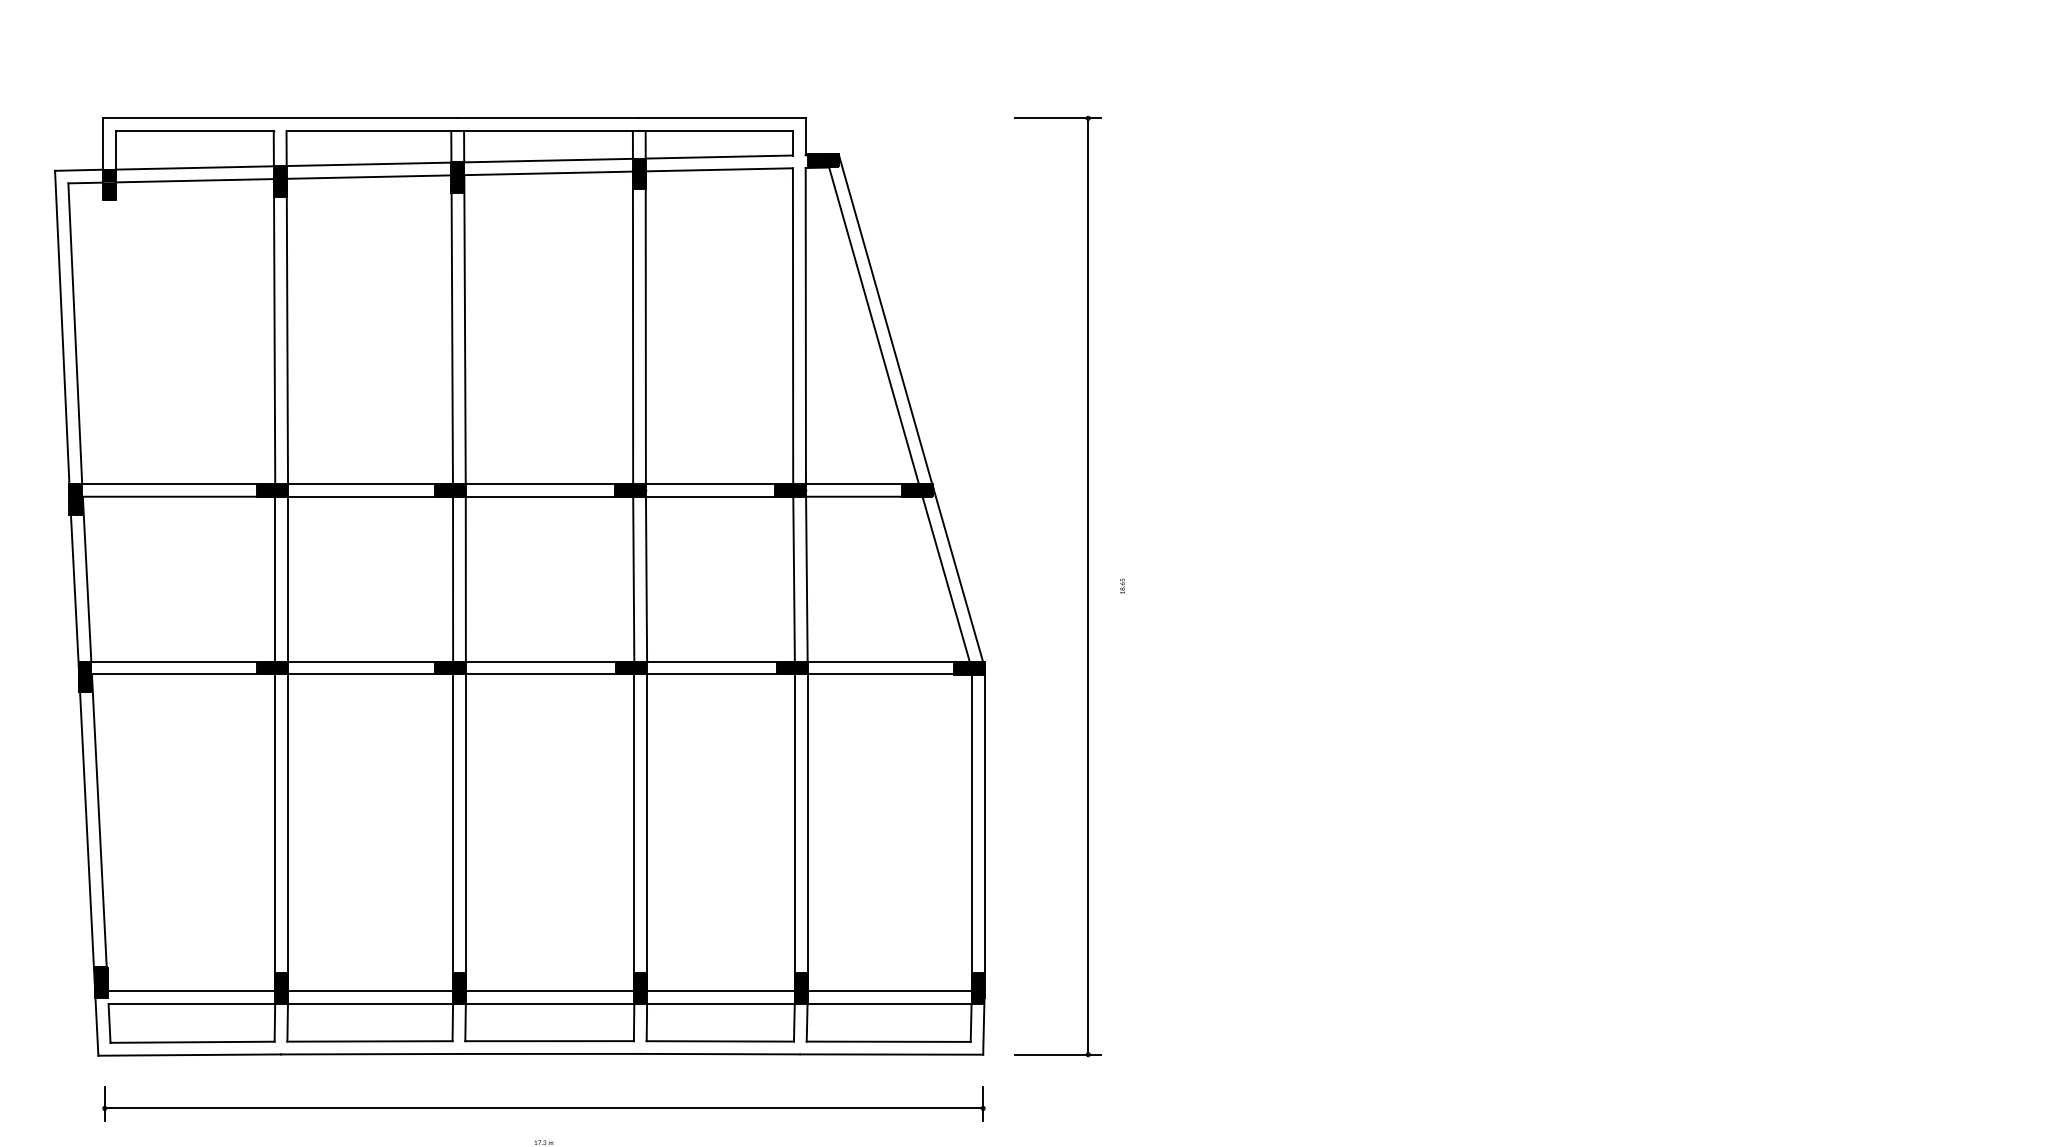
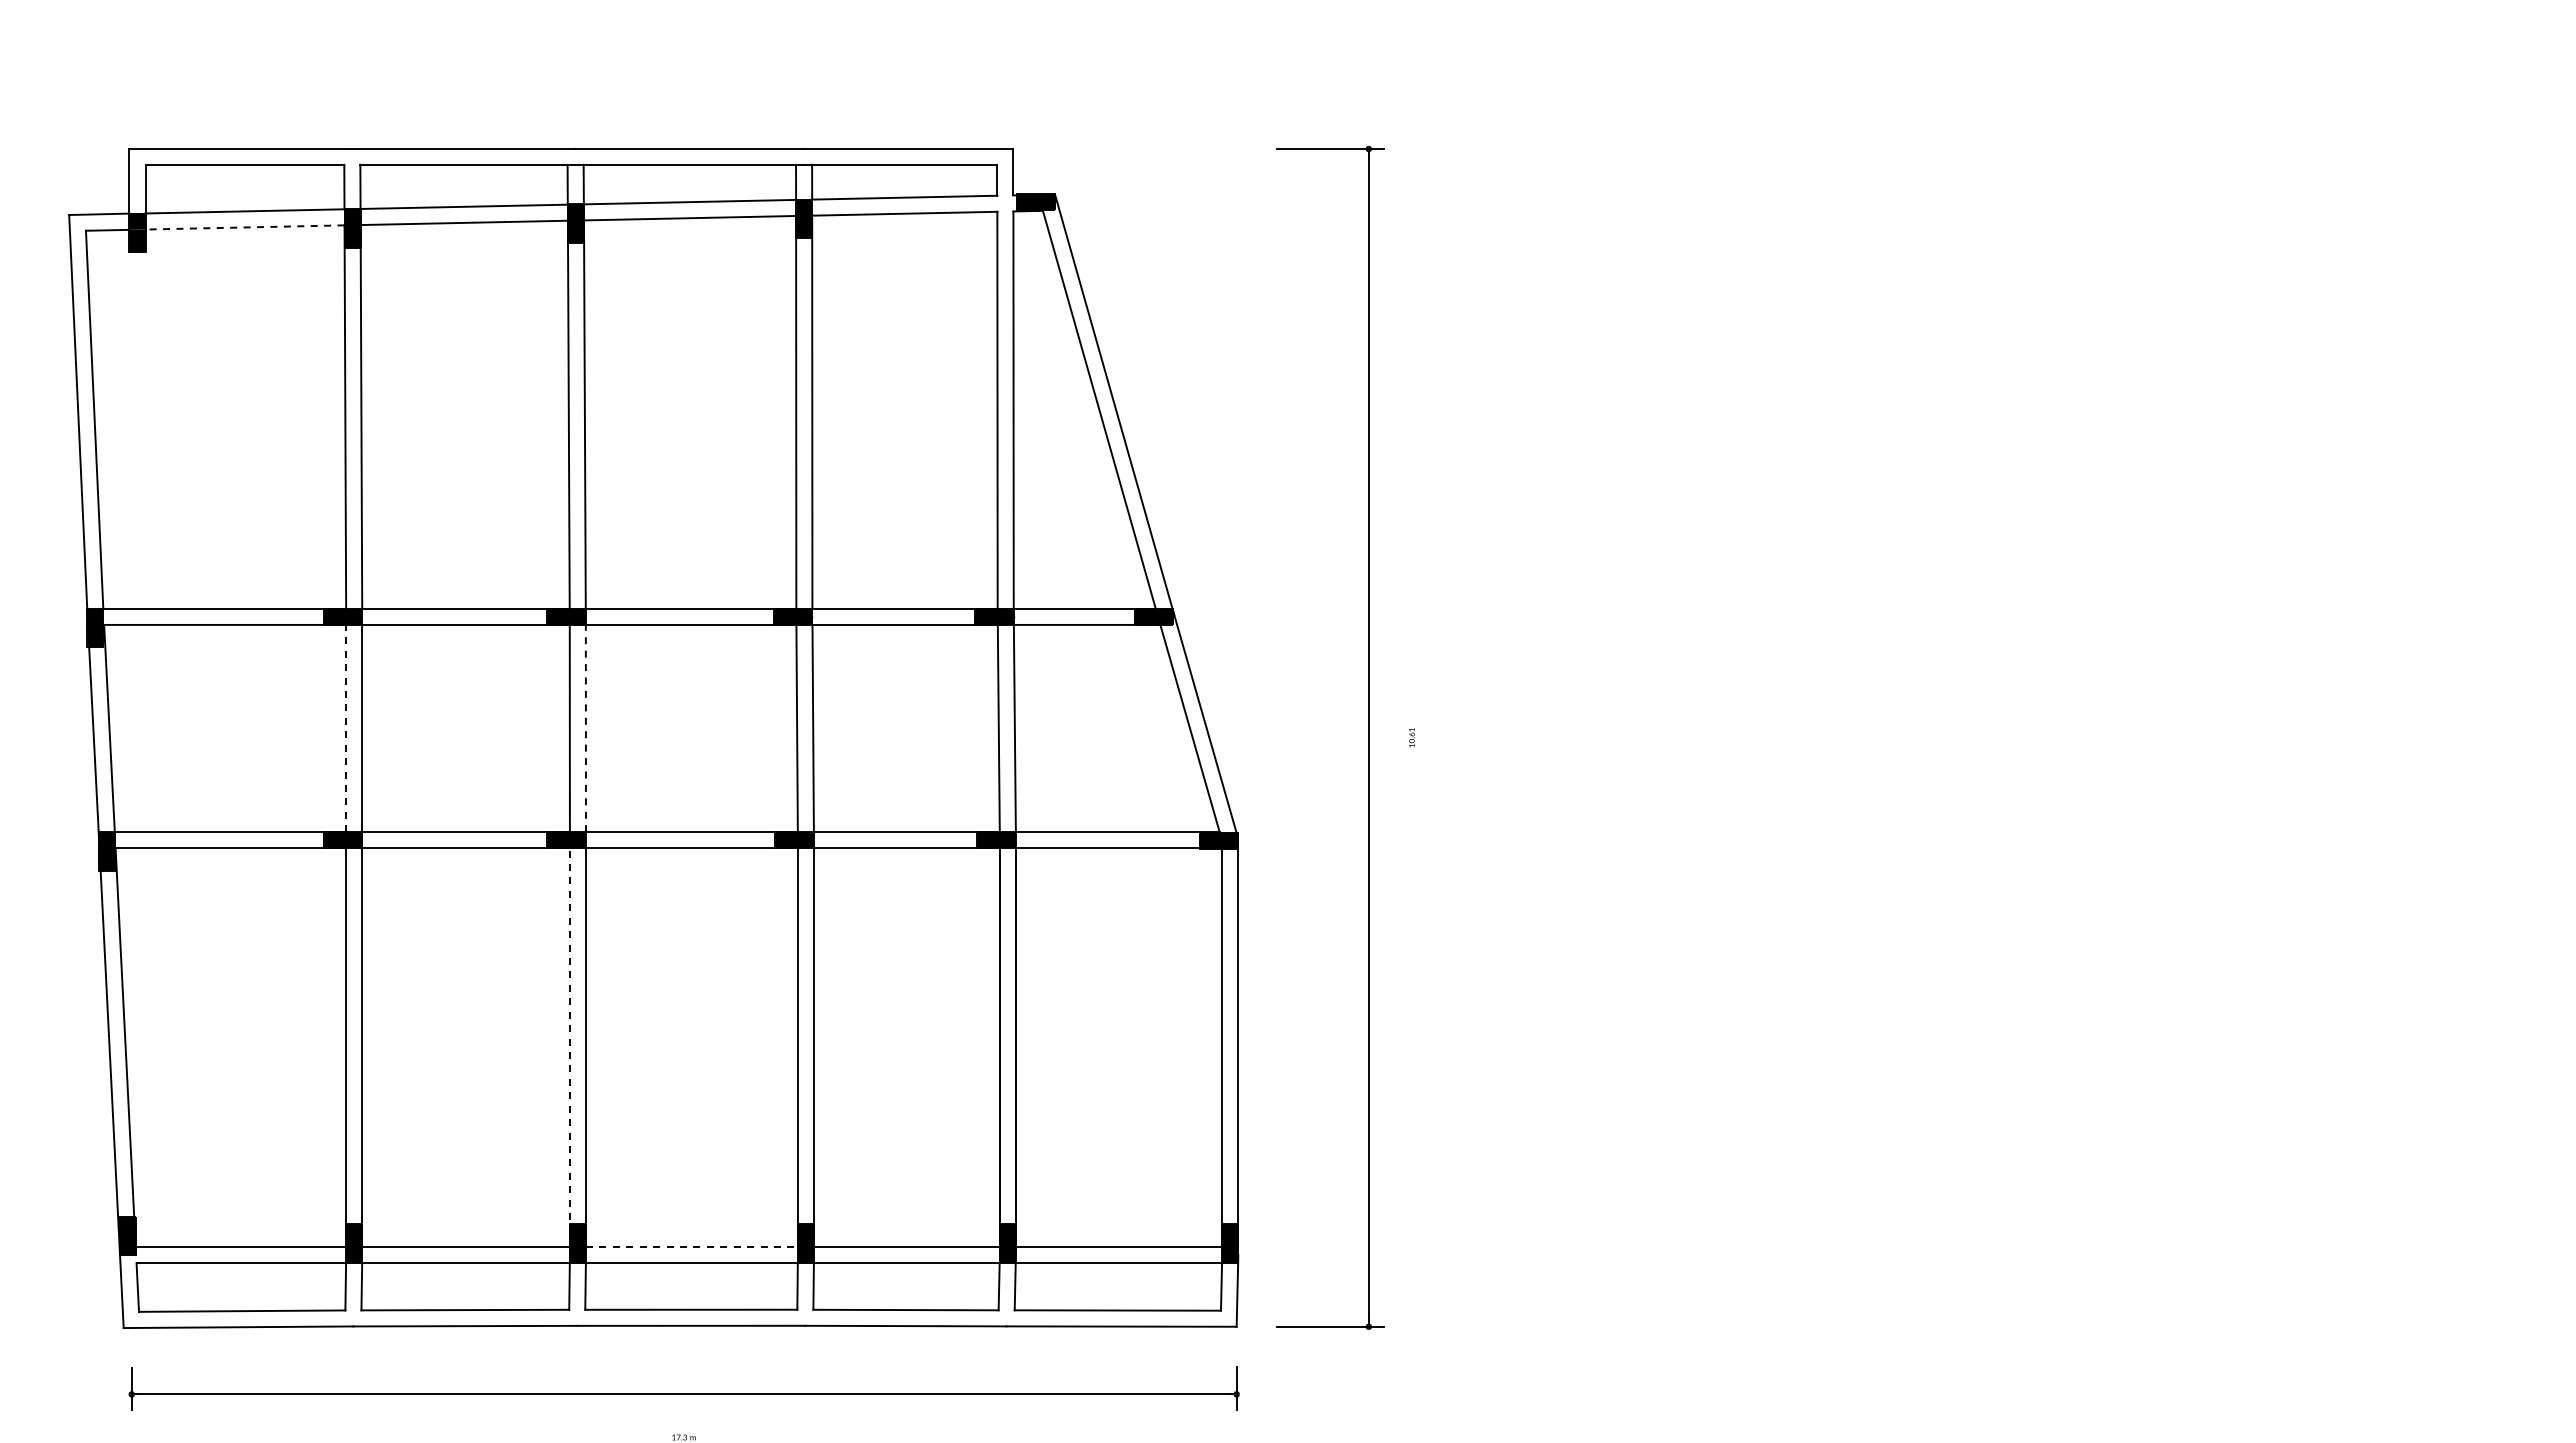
line: (195, 180) -> (245, 227), solid -> dashed
line: (275, 579) -> (346, 728), solid -> dashed
line: (465, 579) -> (585, 728), solid -> dashed
text: (1122, 584) -> (1411, 735), 18.65 -> 10.61
line: (452, 832) -> (569, 1047), solid -> dashed
line: (549, 990) -> (691, 1246), solid -> dashed

